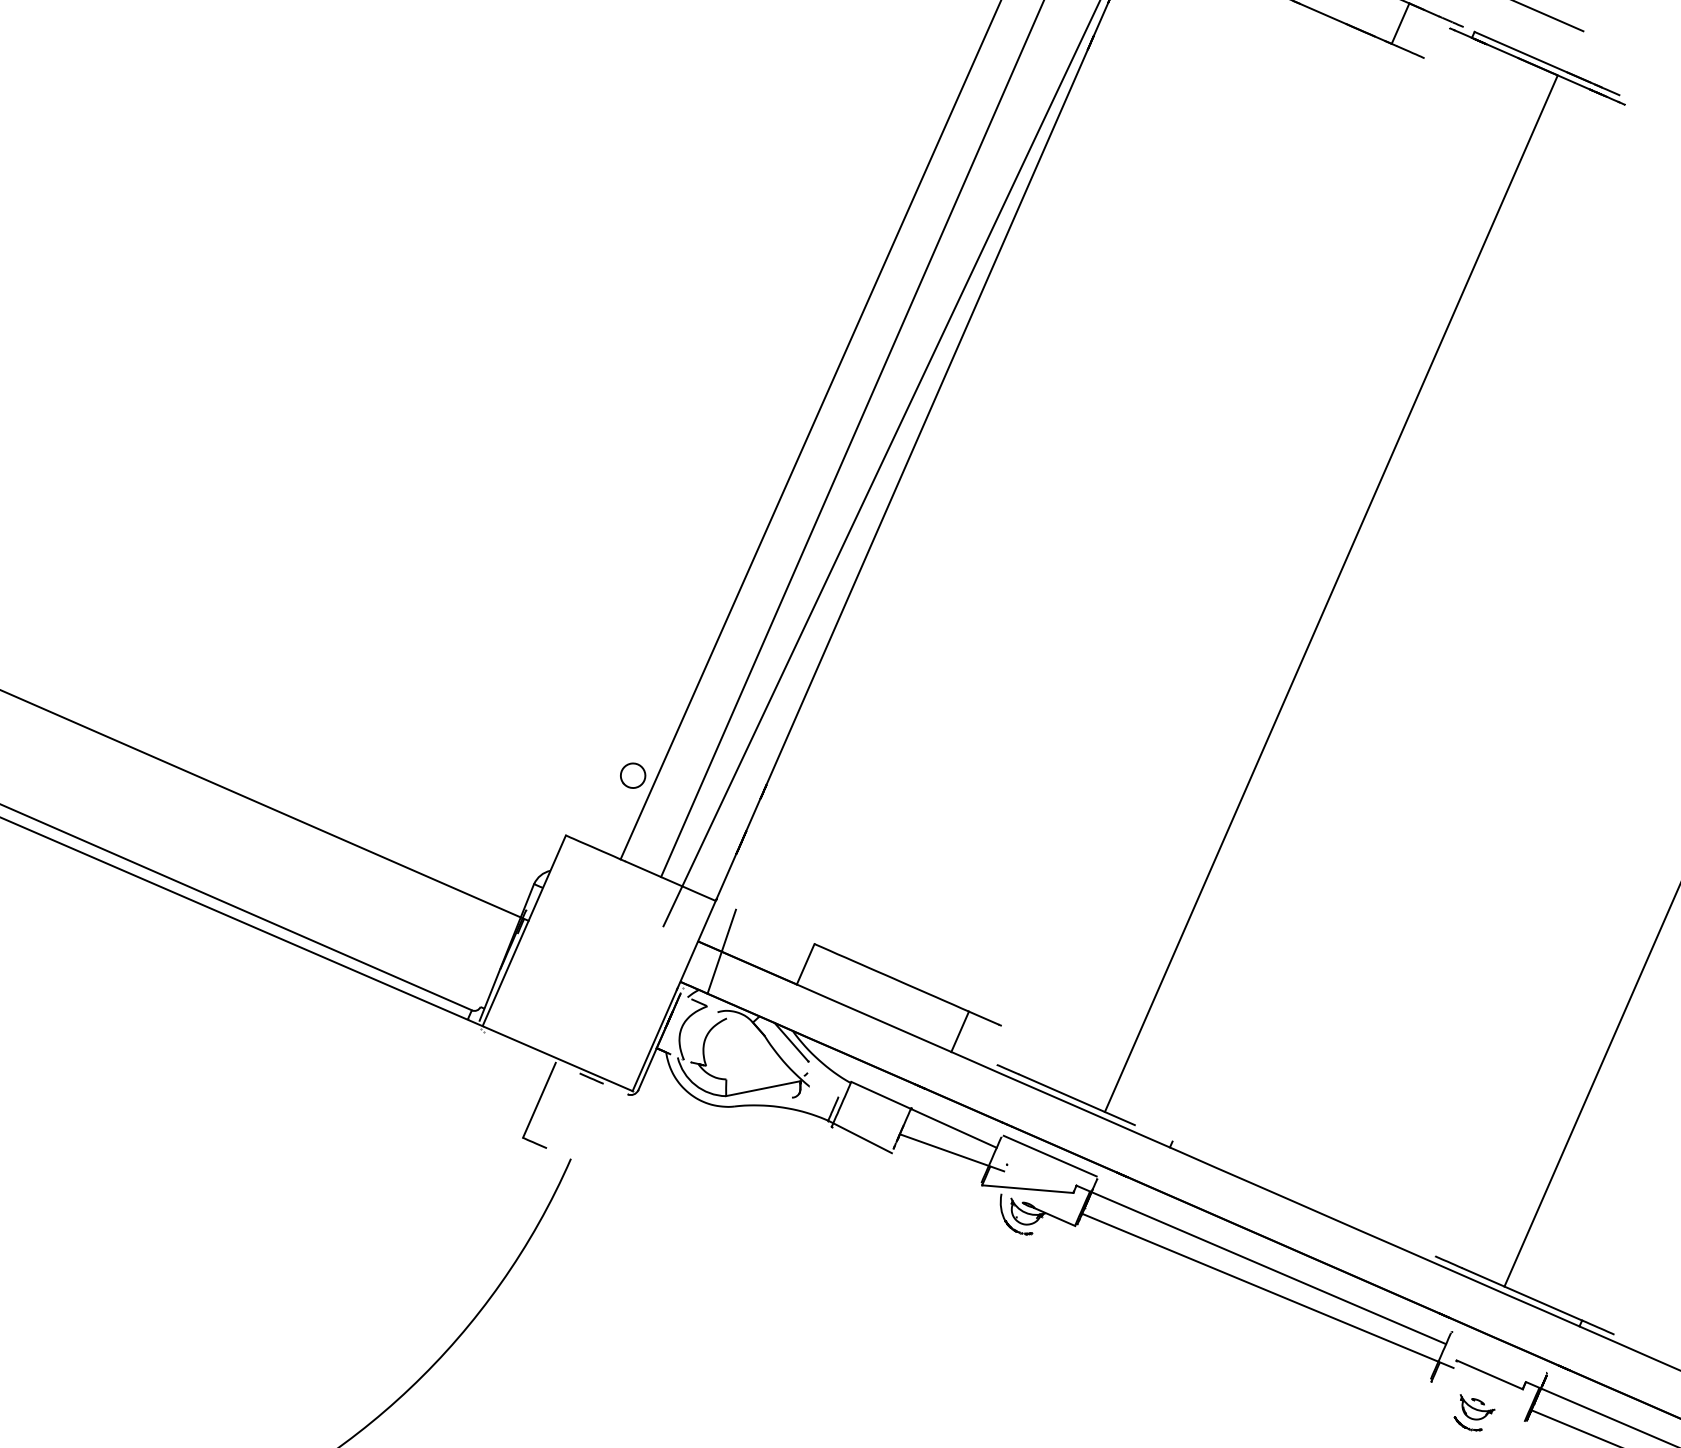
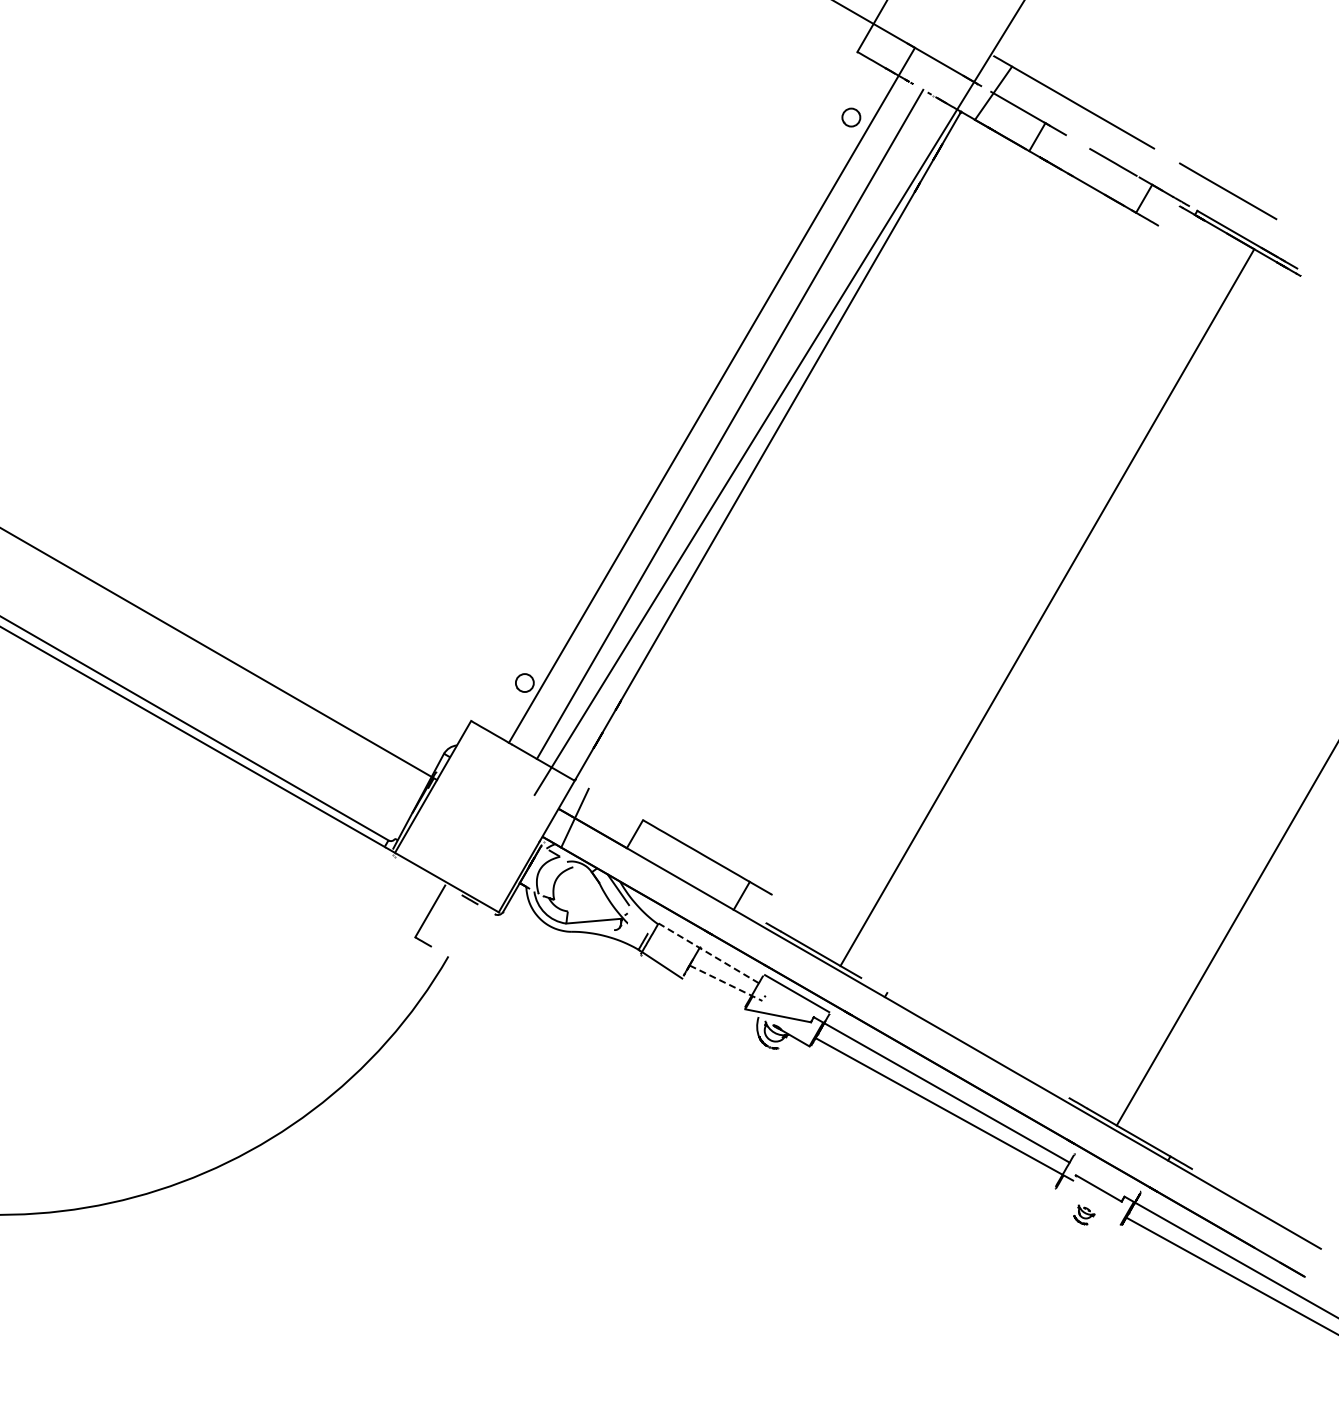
line: (923, 1115) -> (708, 953), solid -> dashed
line: (952, 1153) -> (726, 983), solid -> dashed
part: (1474, 1412) -> (1084, 1214), size x0.7

